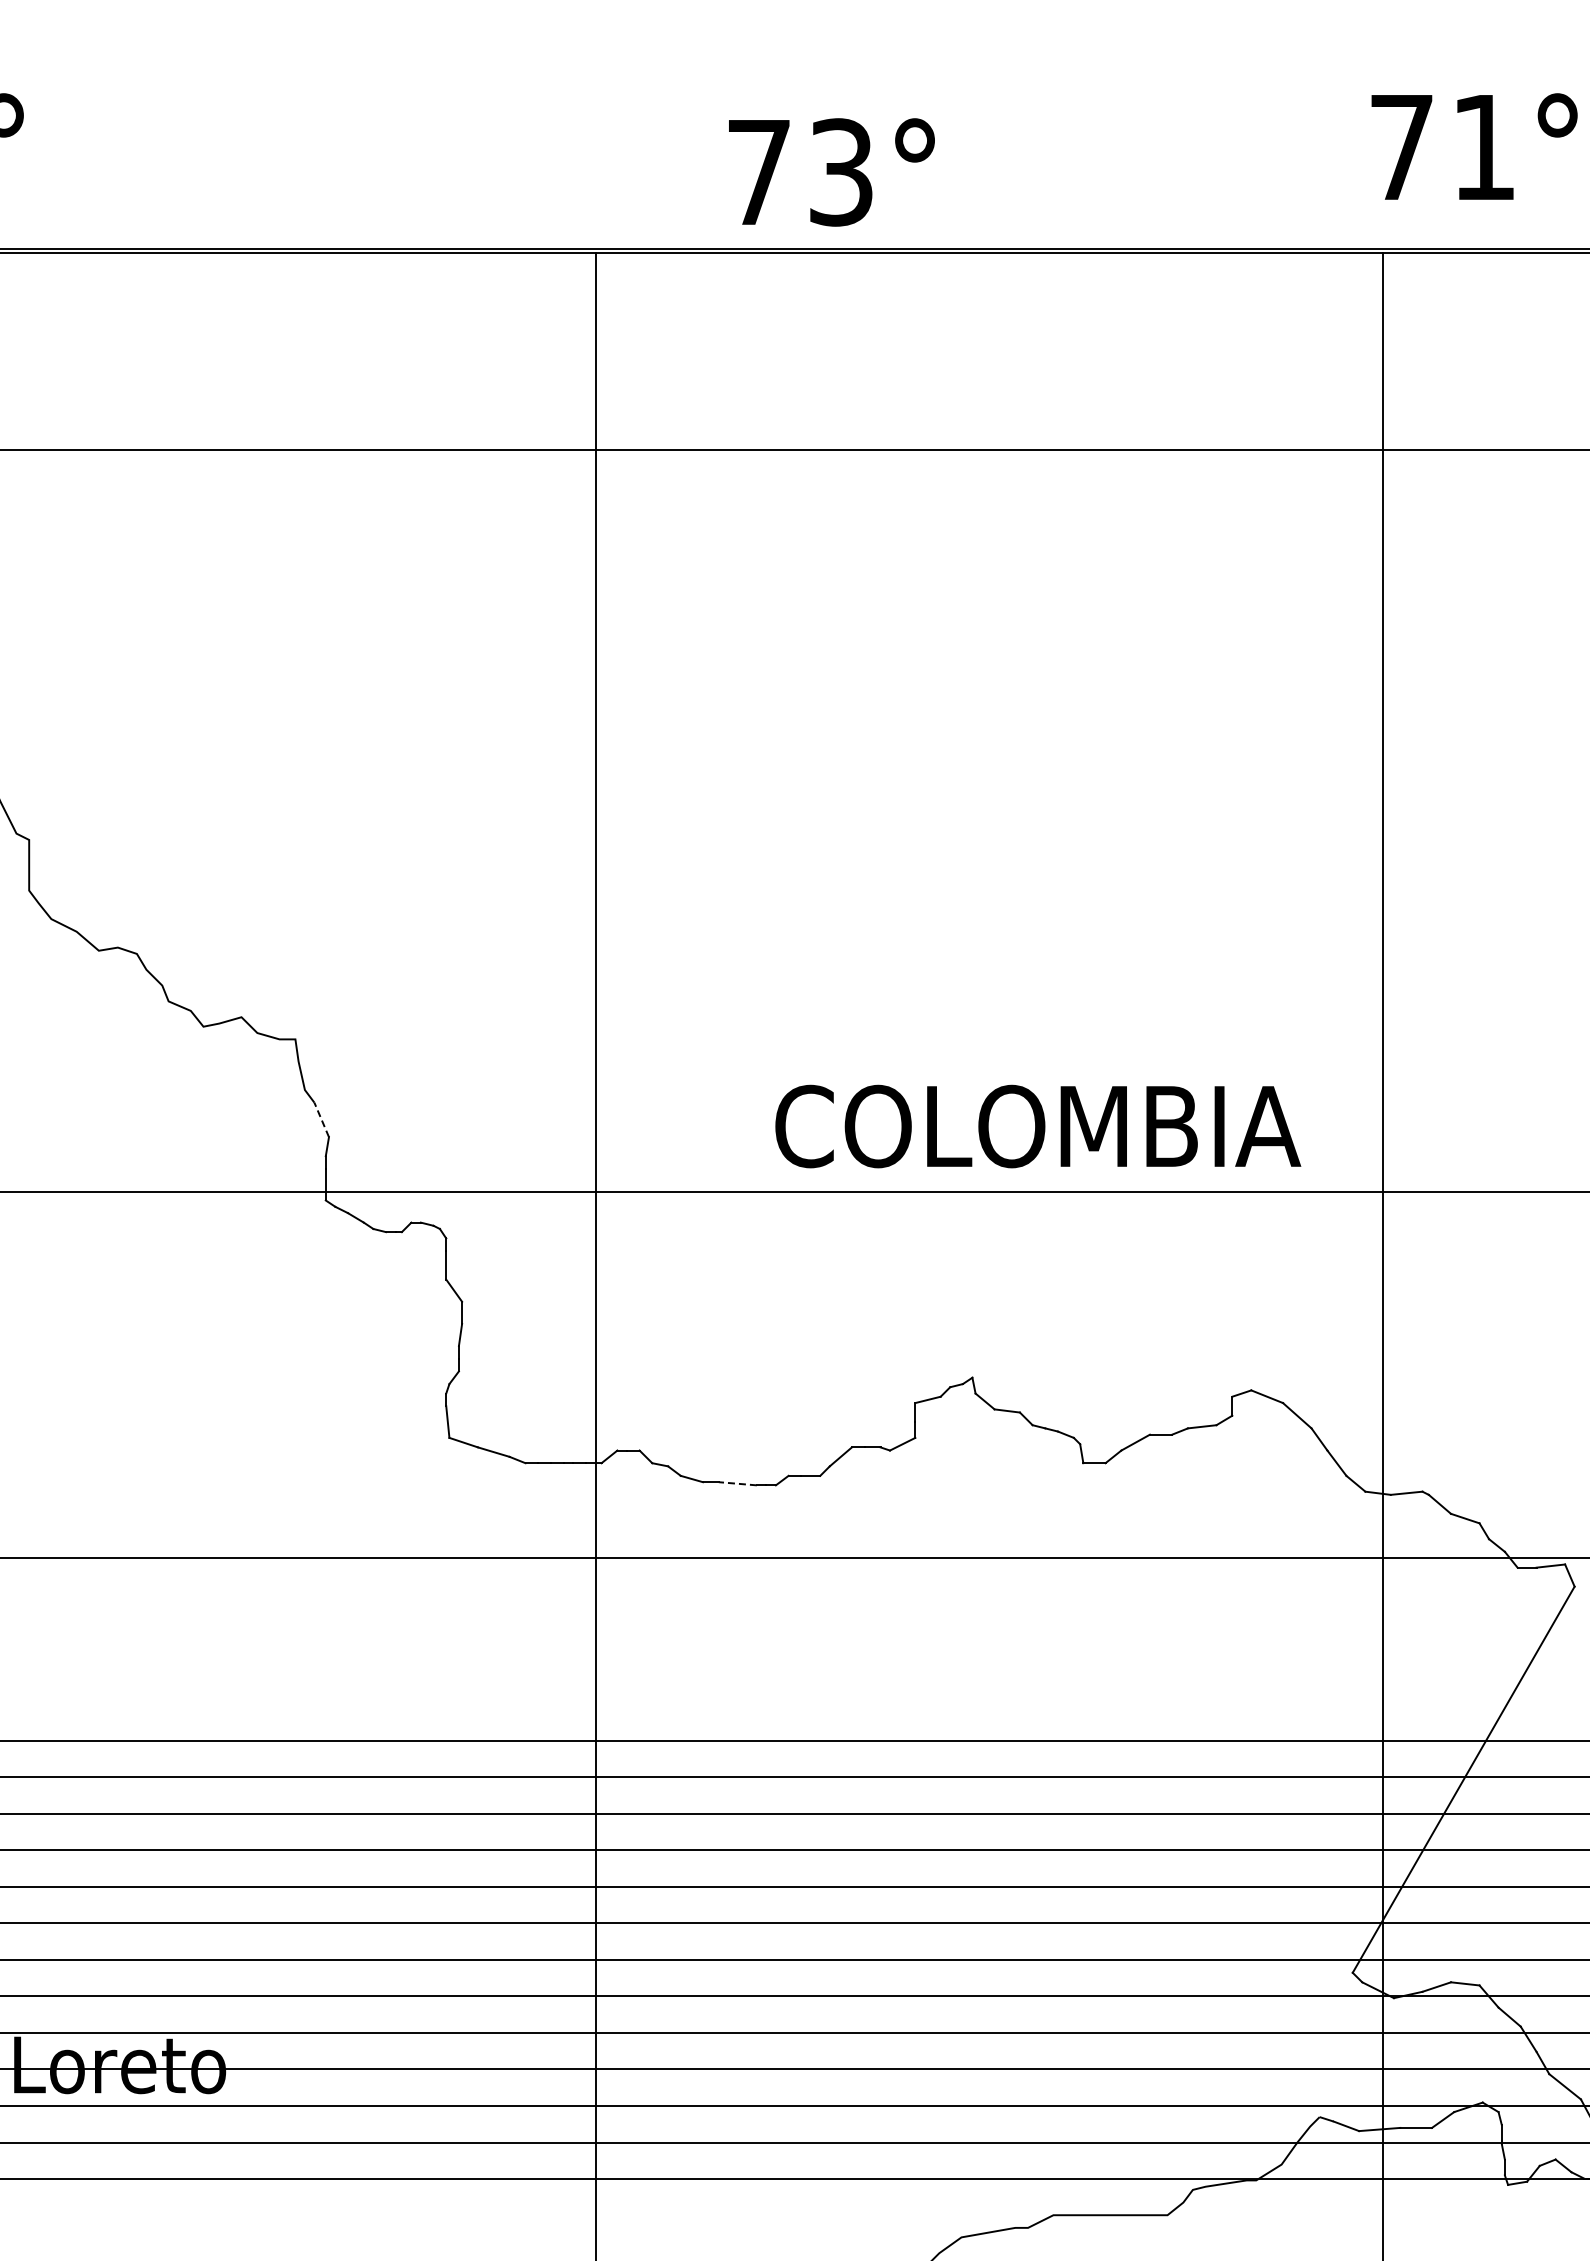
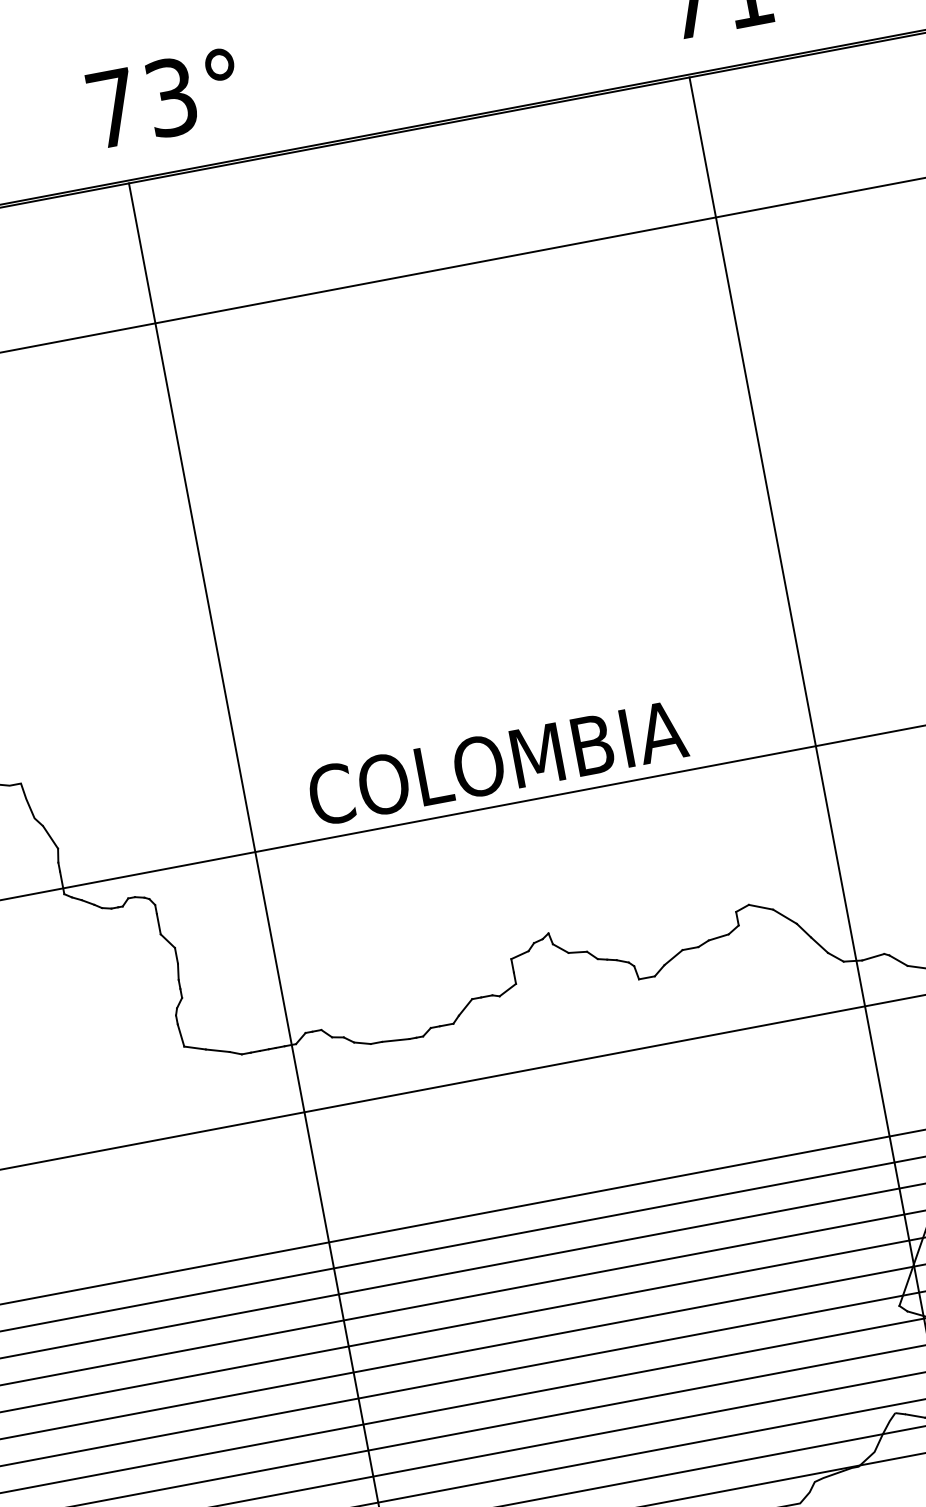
text: (831, 172) -> (164, 98), moved
line: (321, 1119) -> (50, 837), dashed -> solid
text: (1038, 1126) -> (497, 762), moved
line: (737, 1483) -> (395, 1040), dashed -> solid

